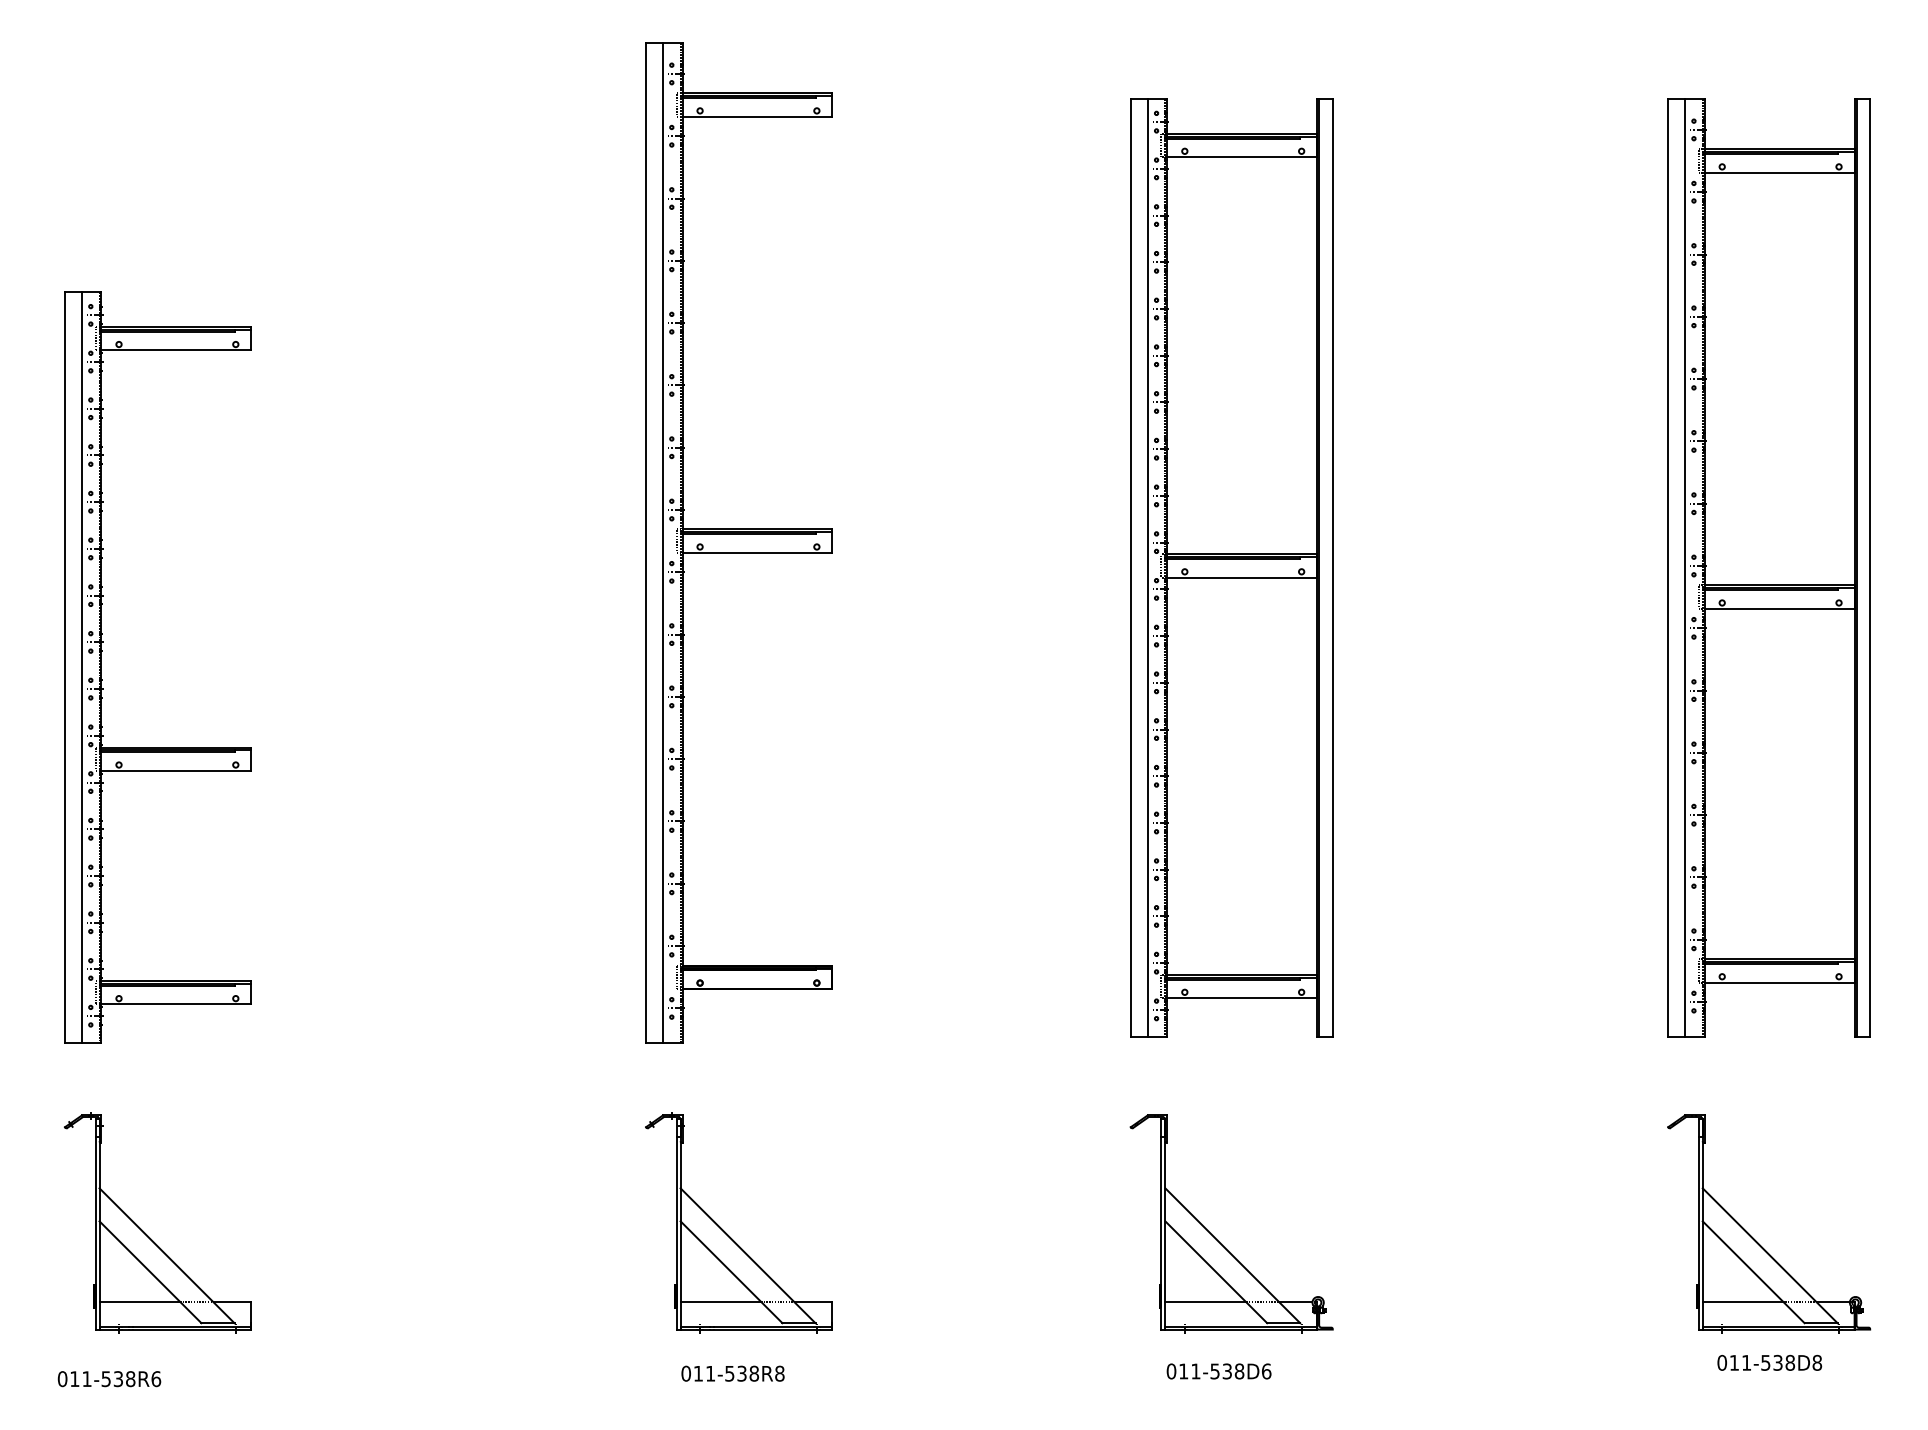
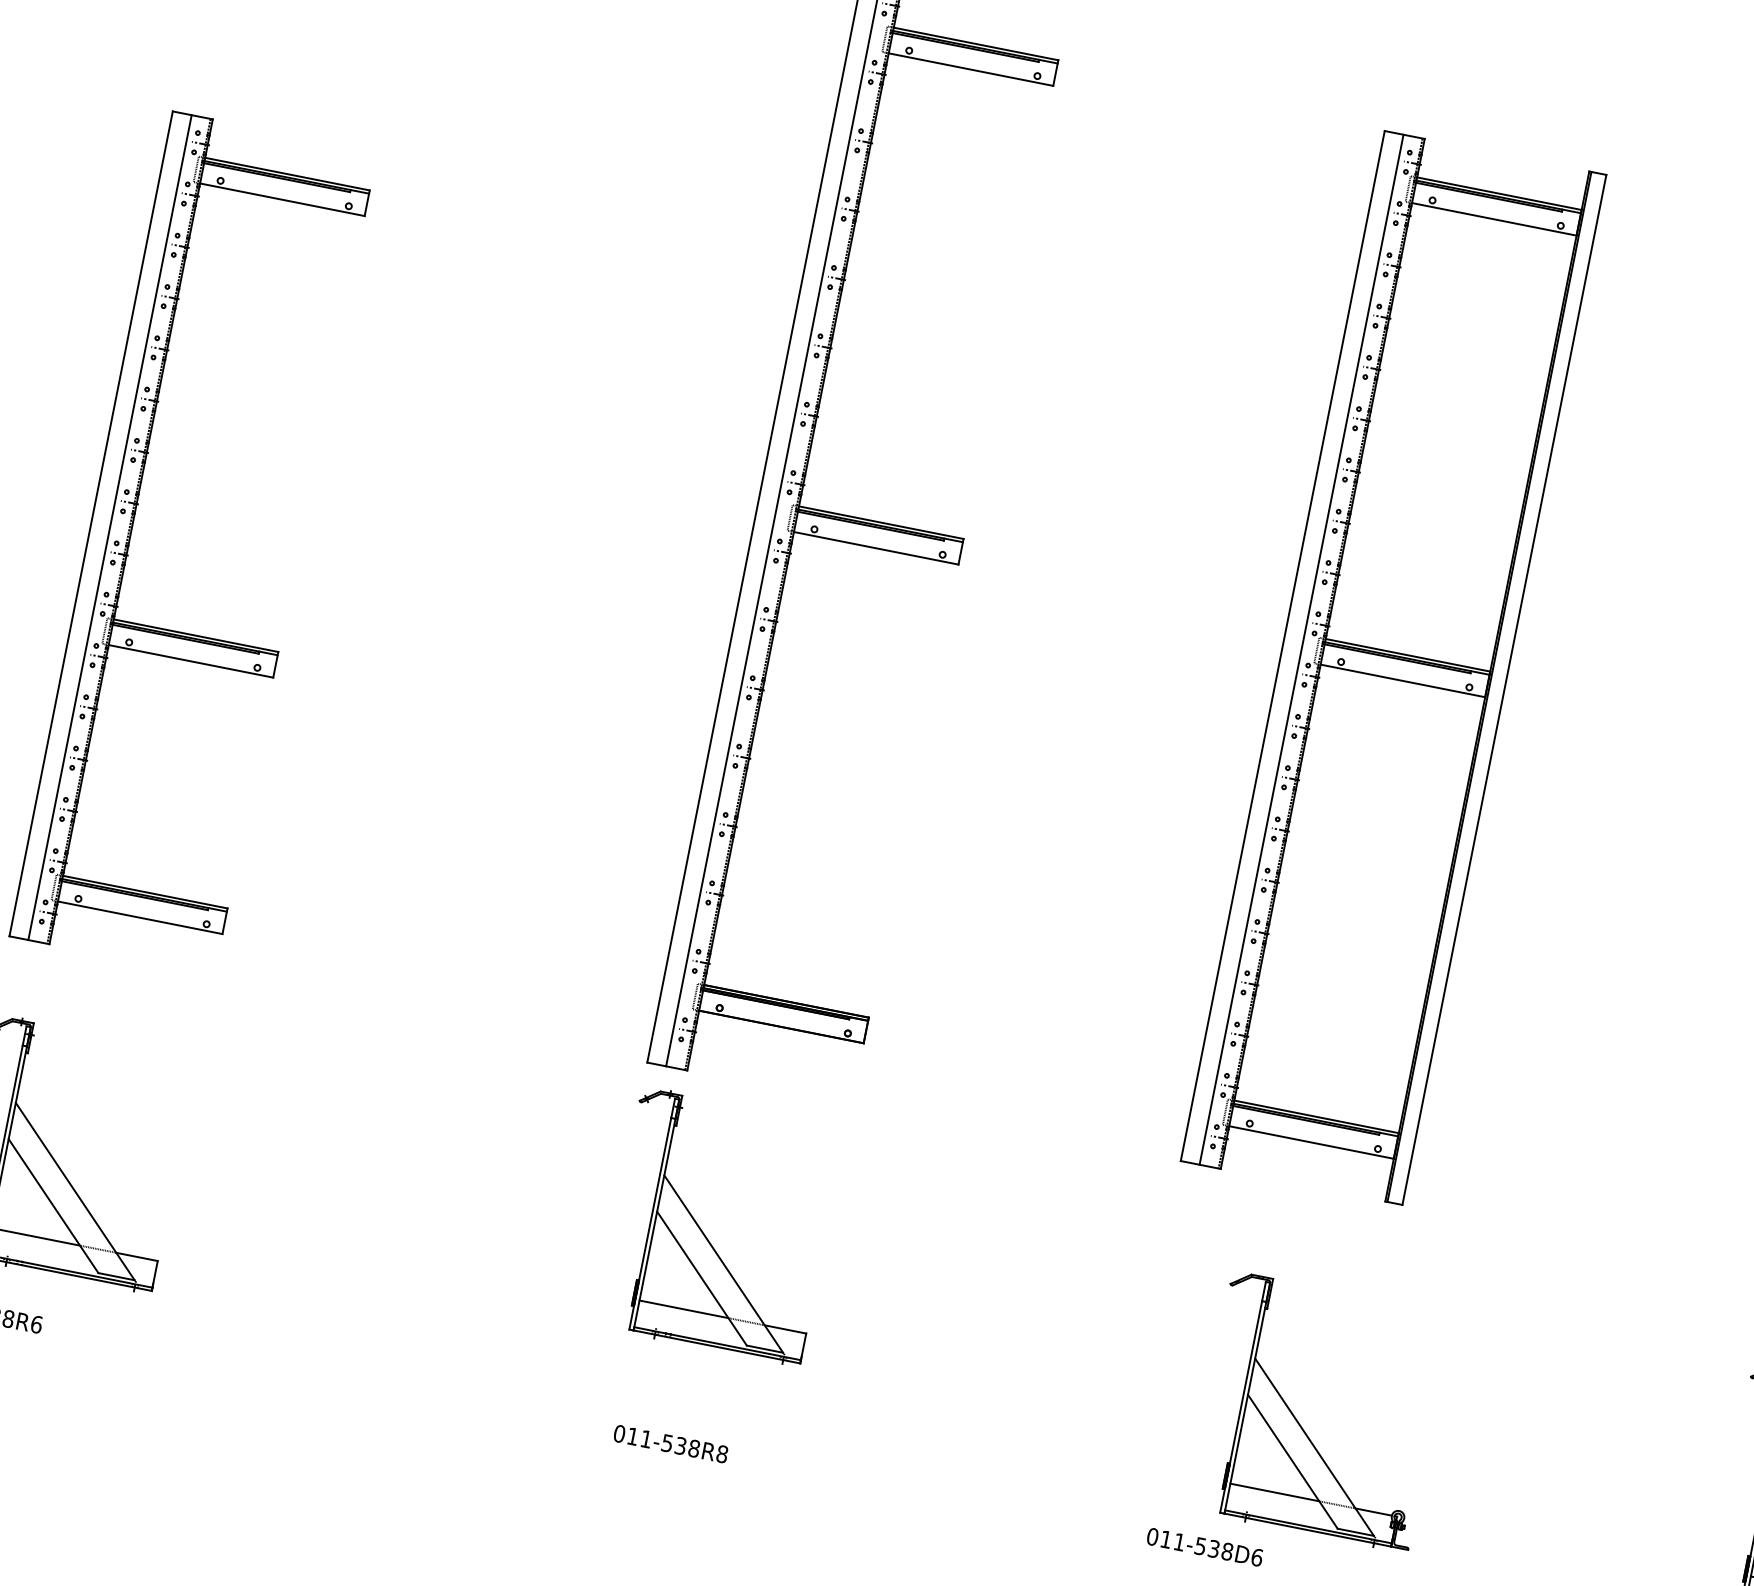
part: (727, 1233) -> (705, 1235), moved
part: (1216, 1238) -> (1300, 1424), moved

